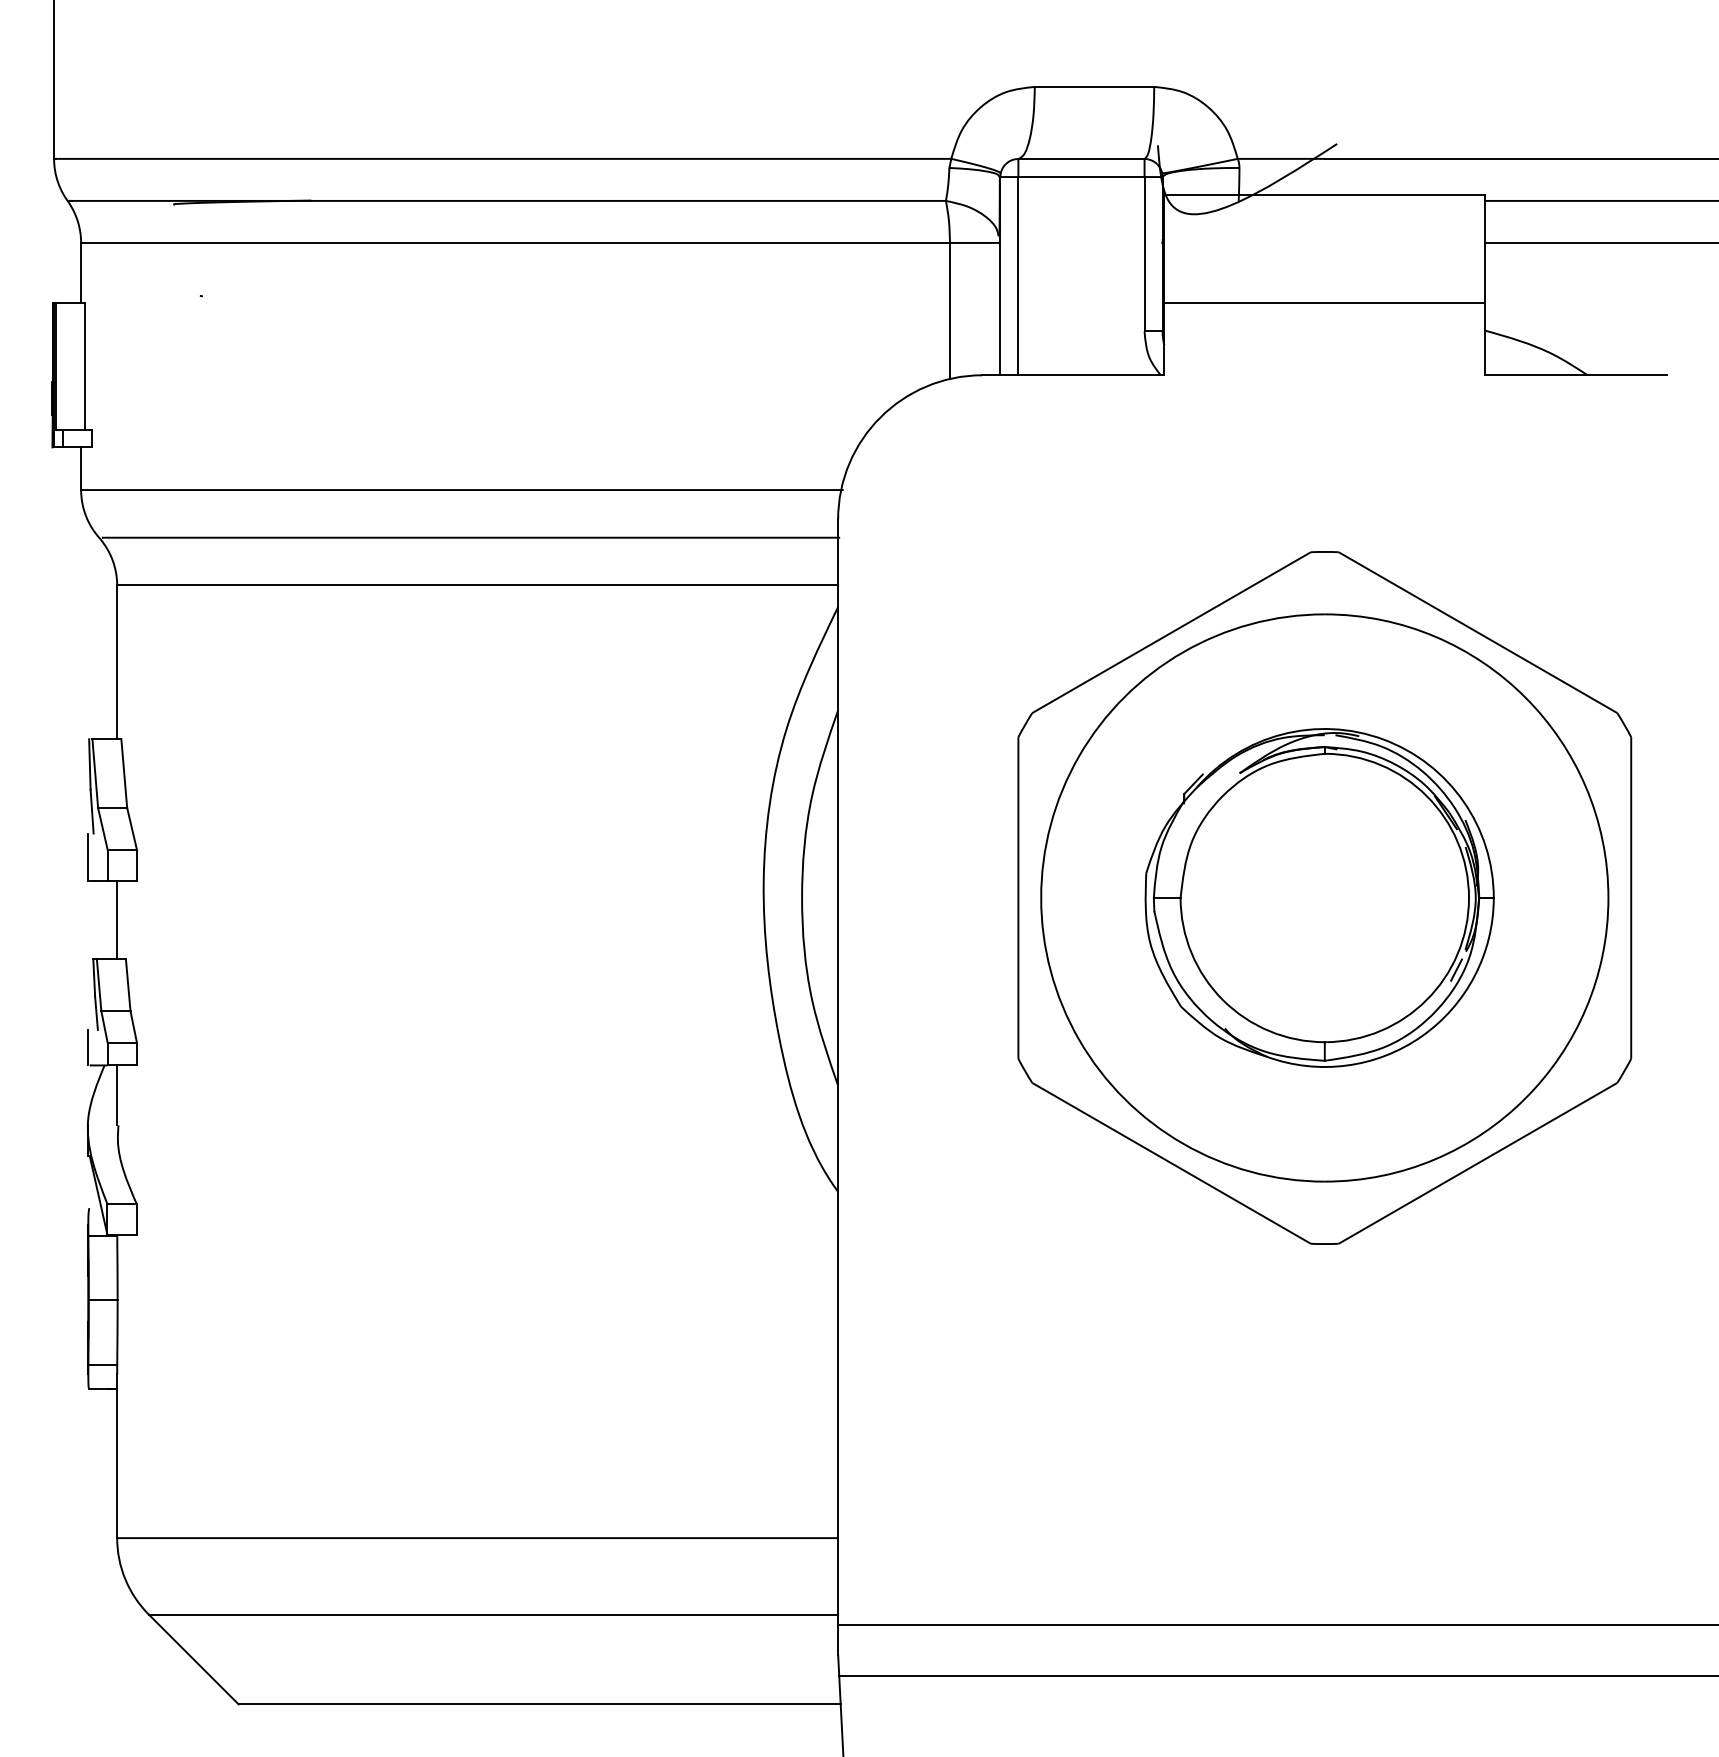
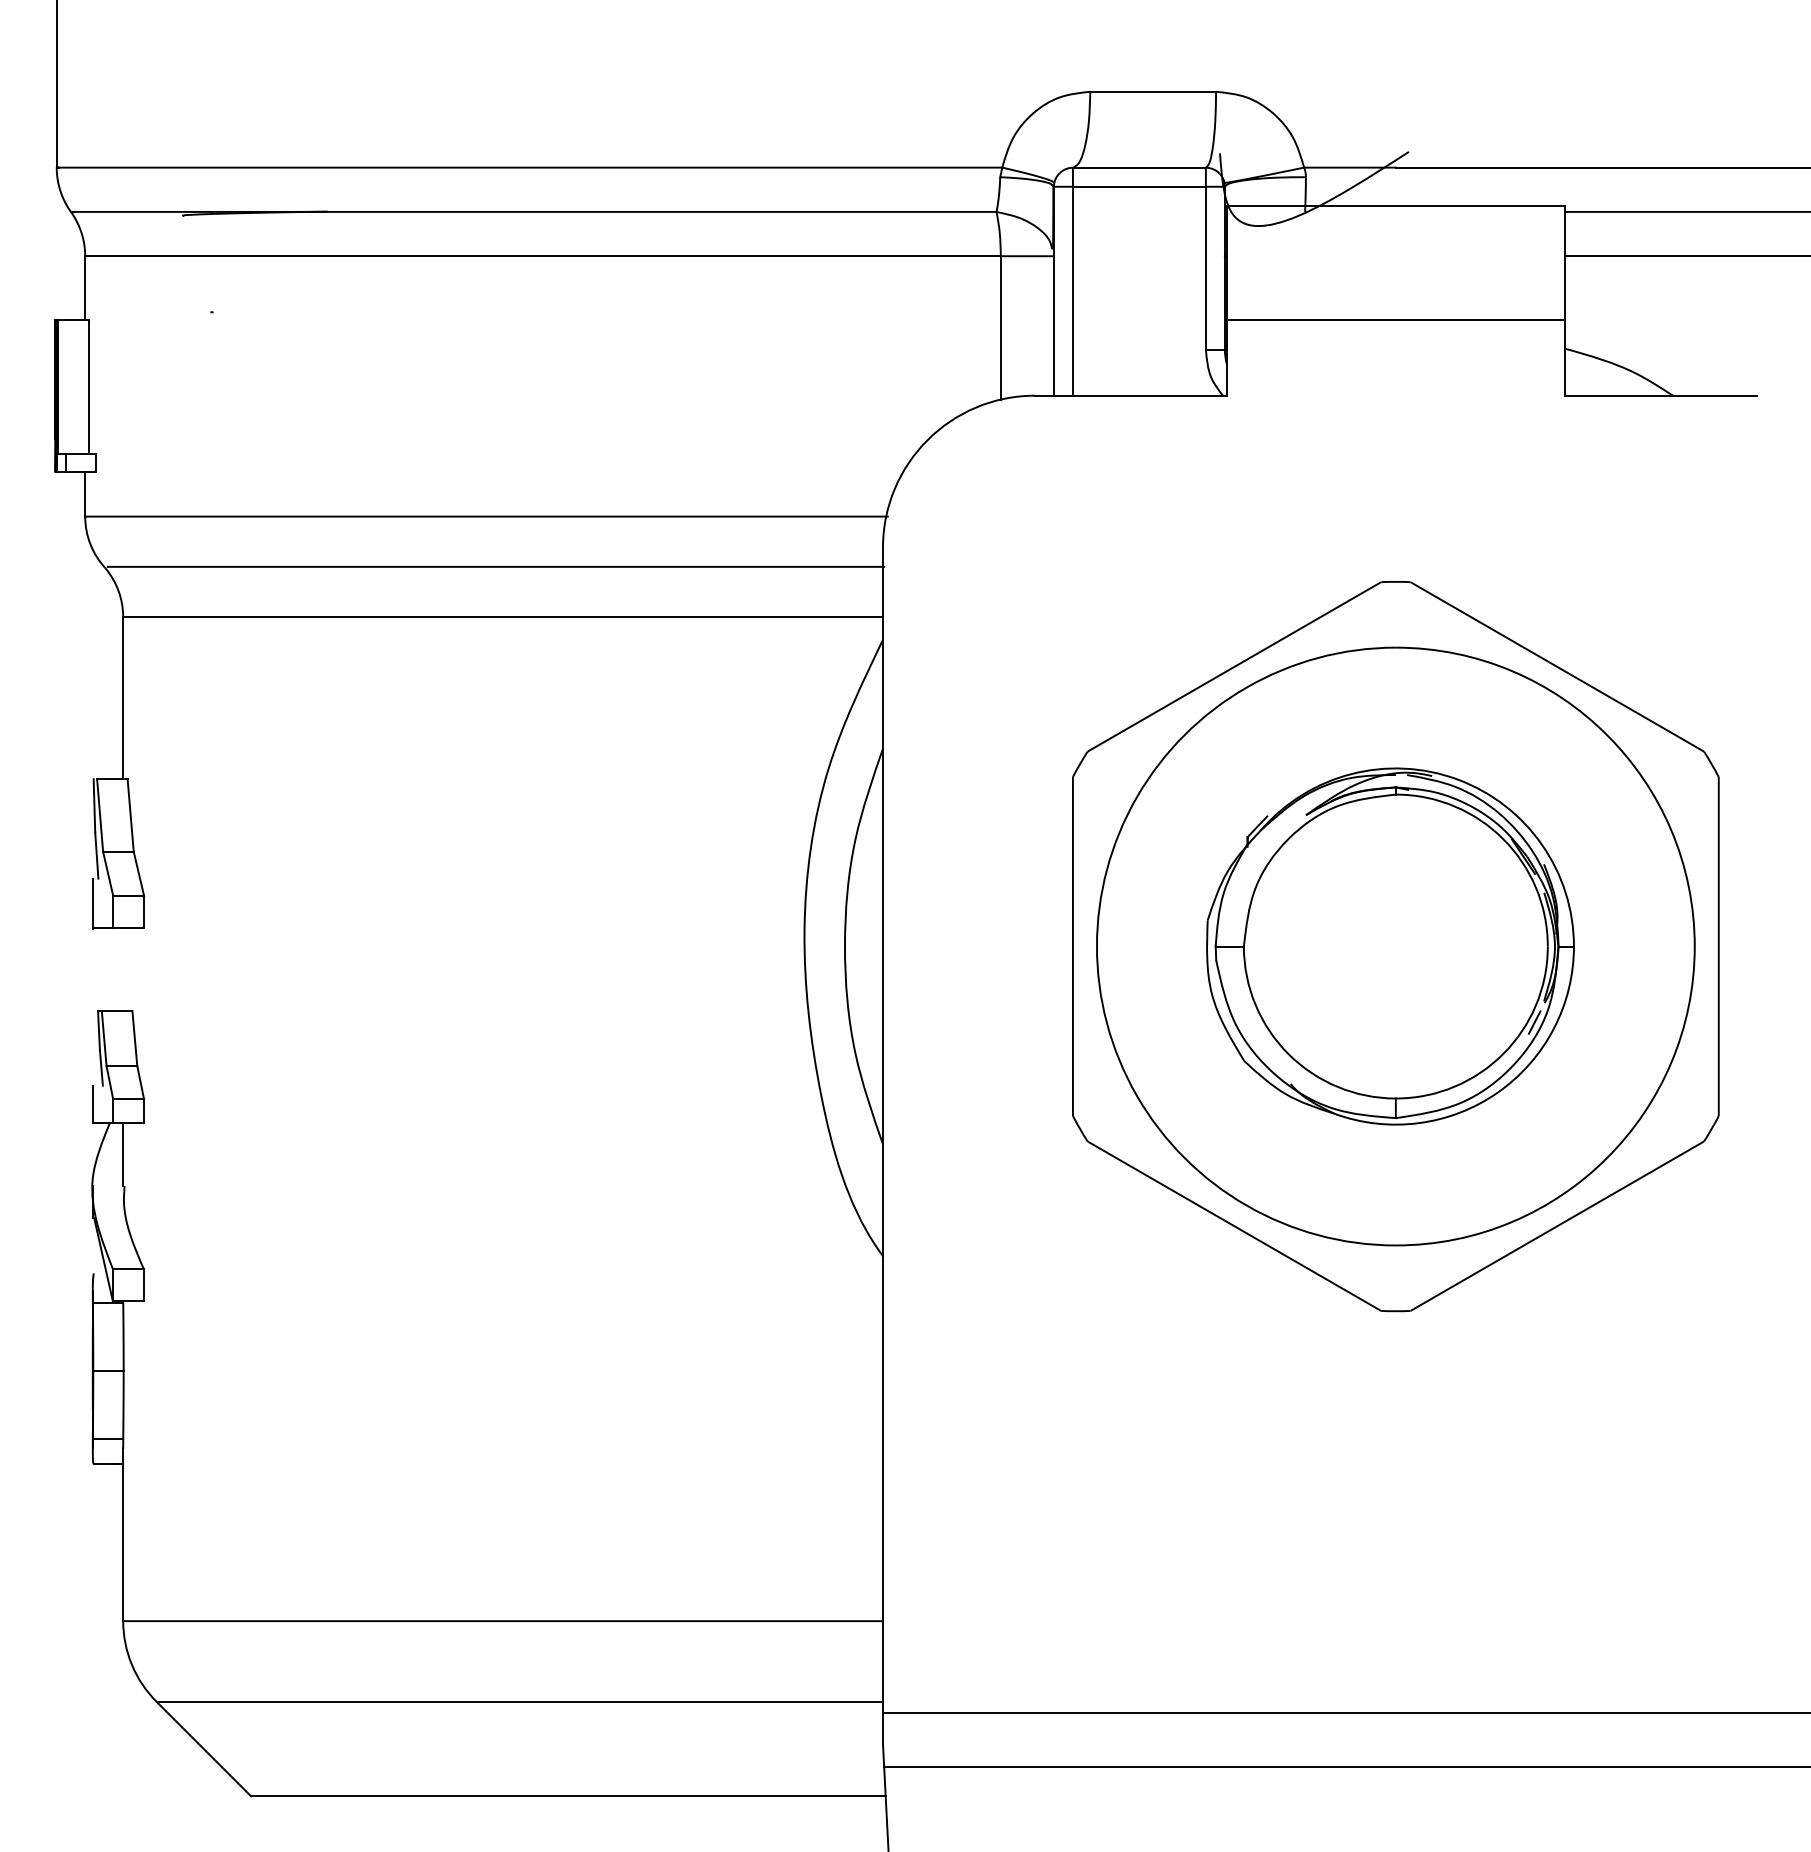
line: (117, 919) -> (123, 969), removed

